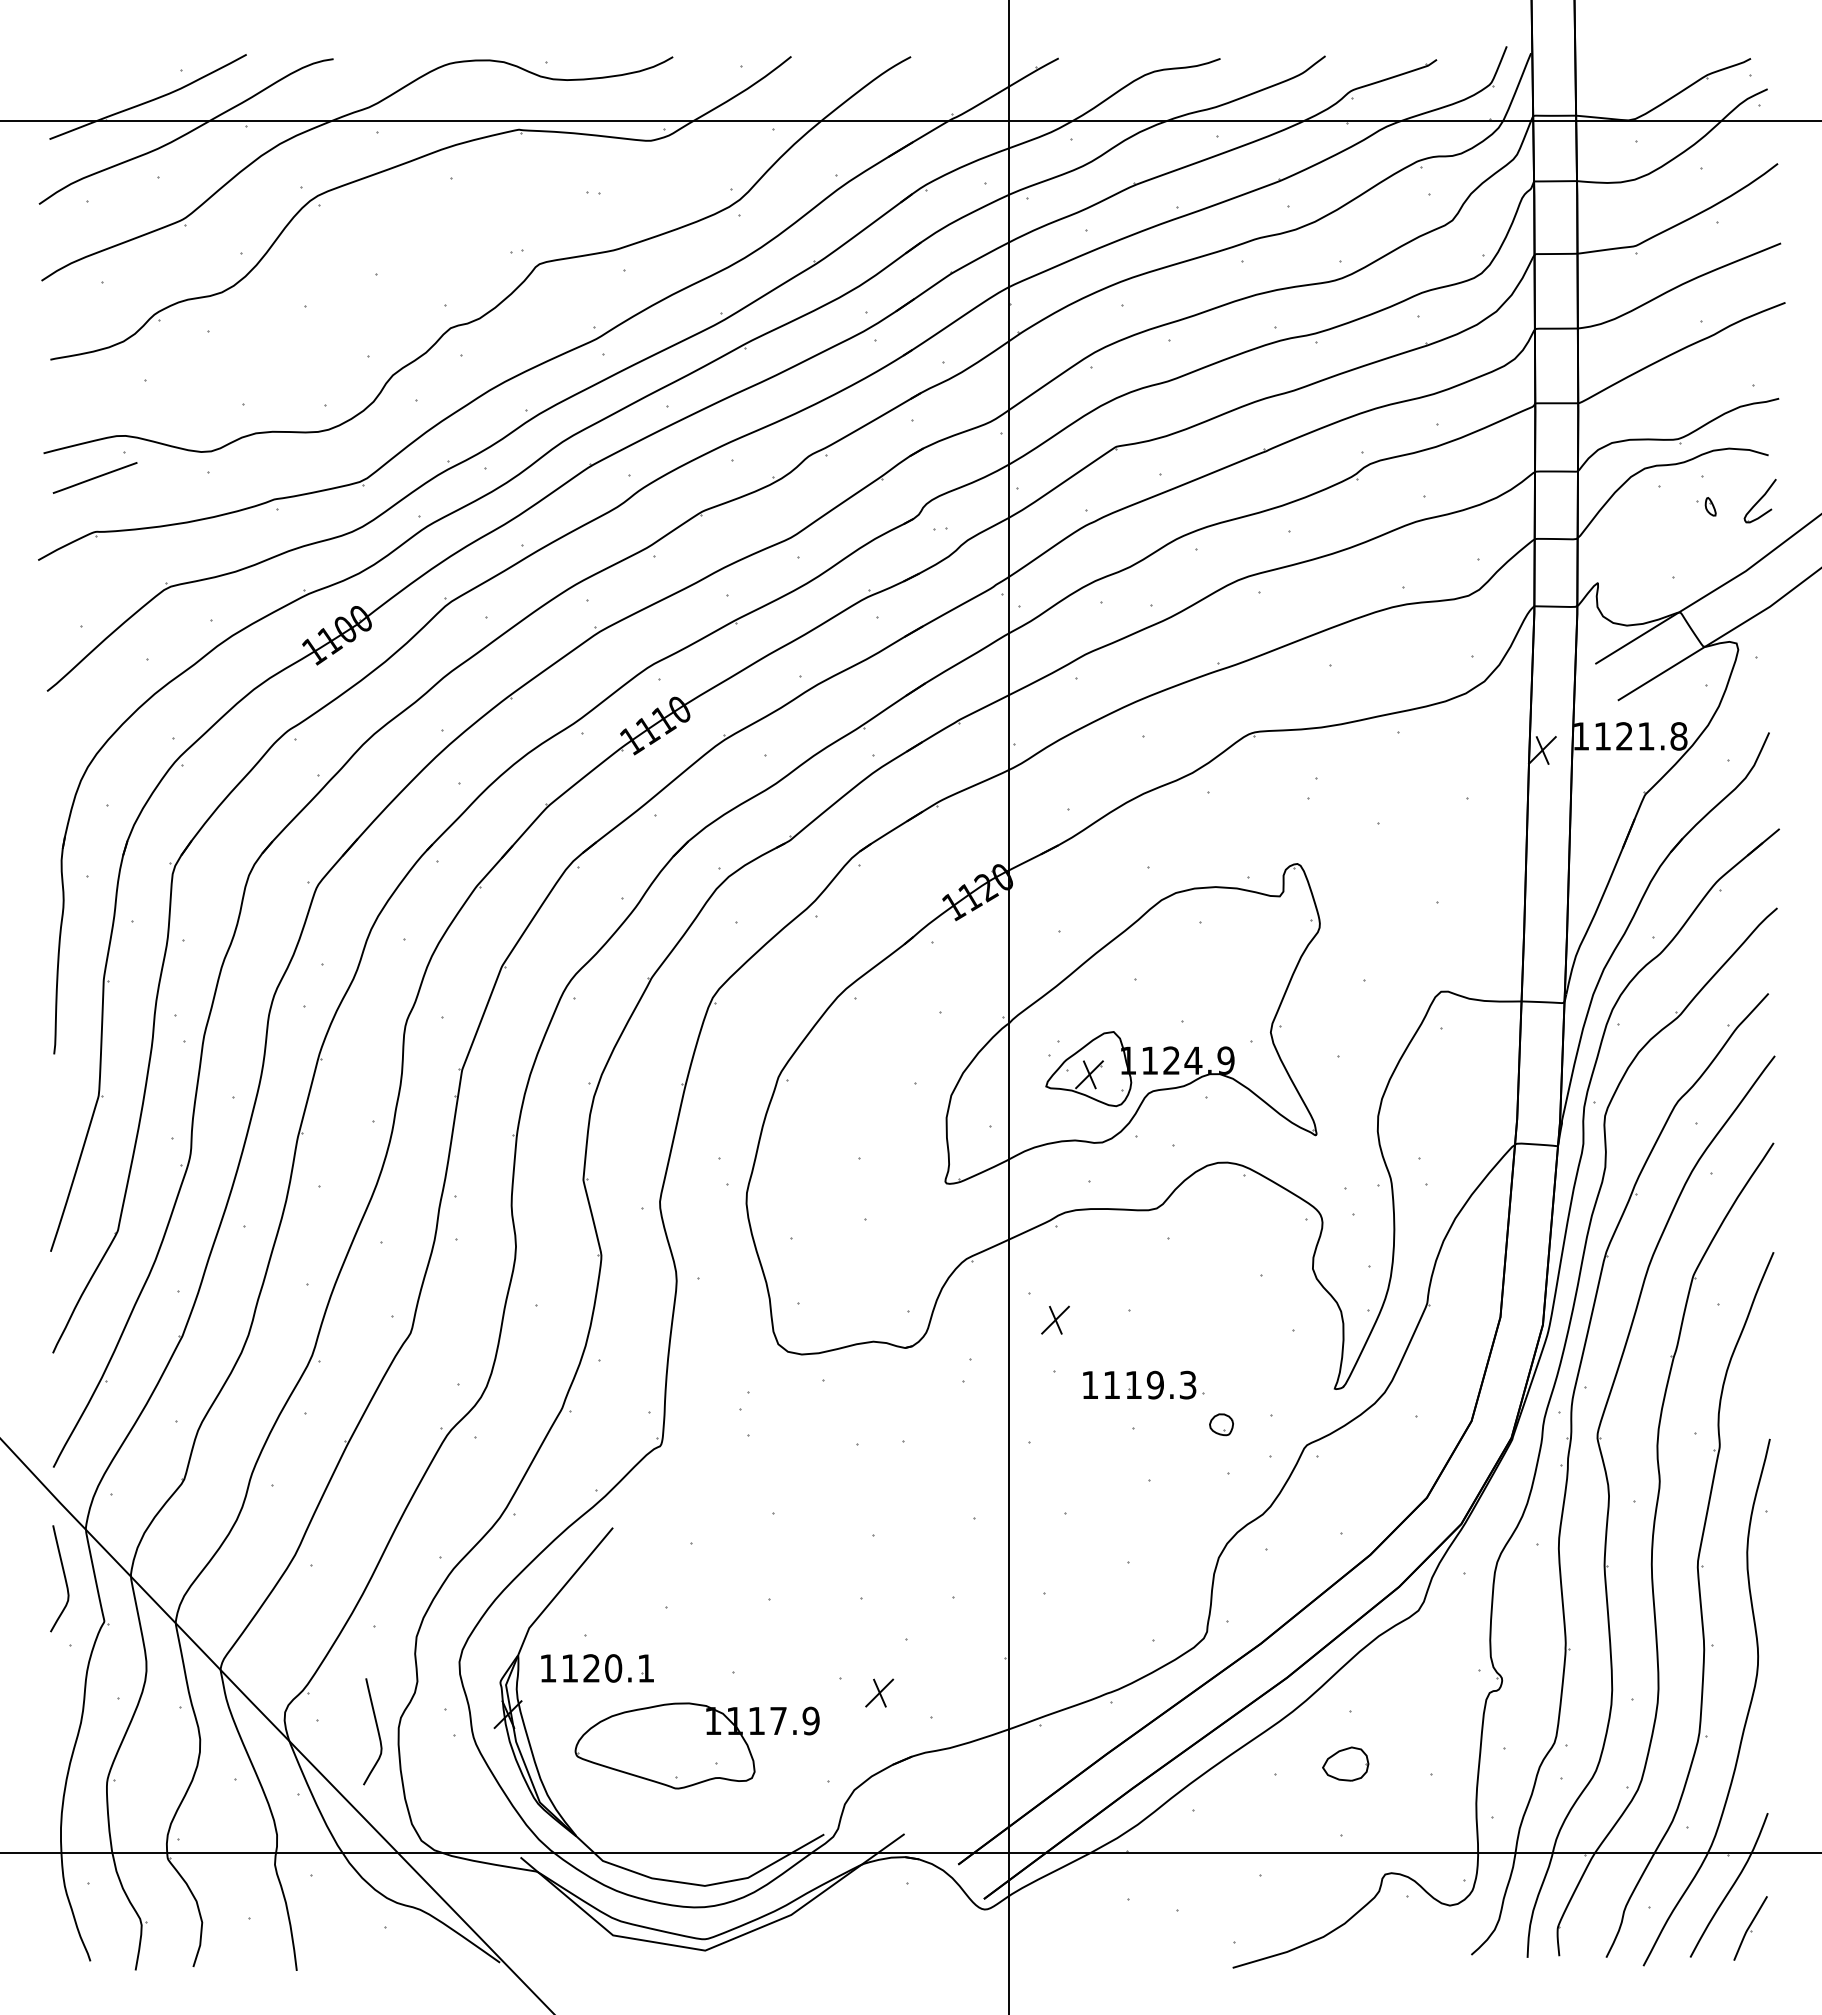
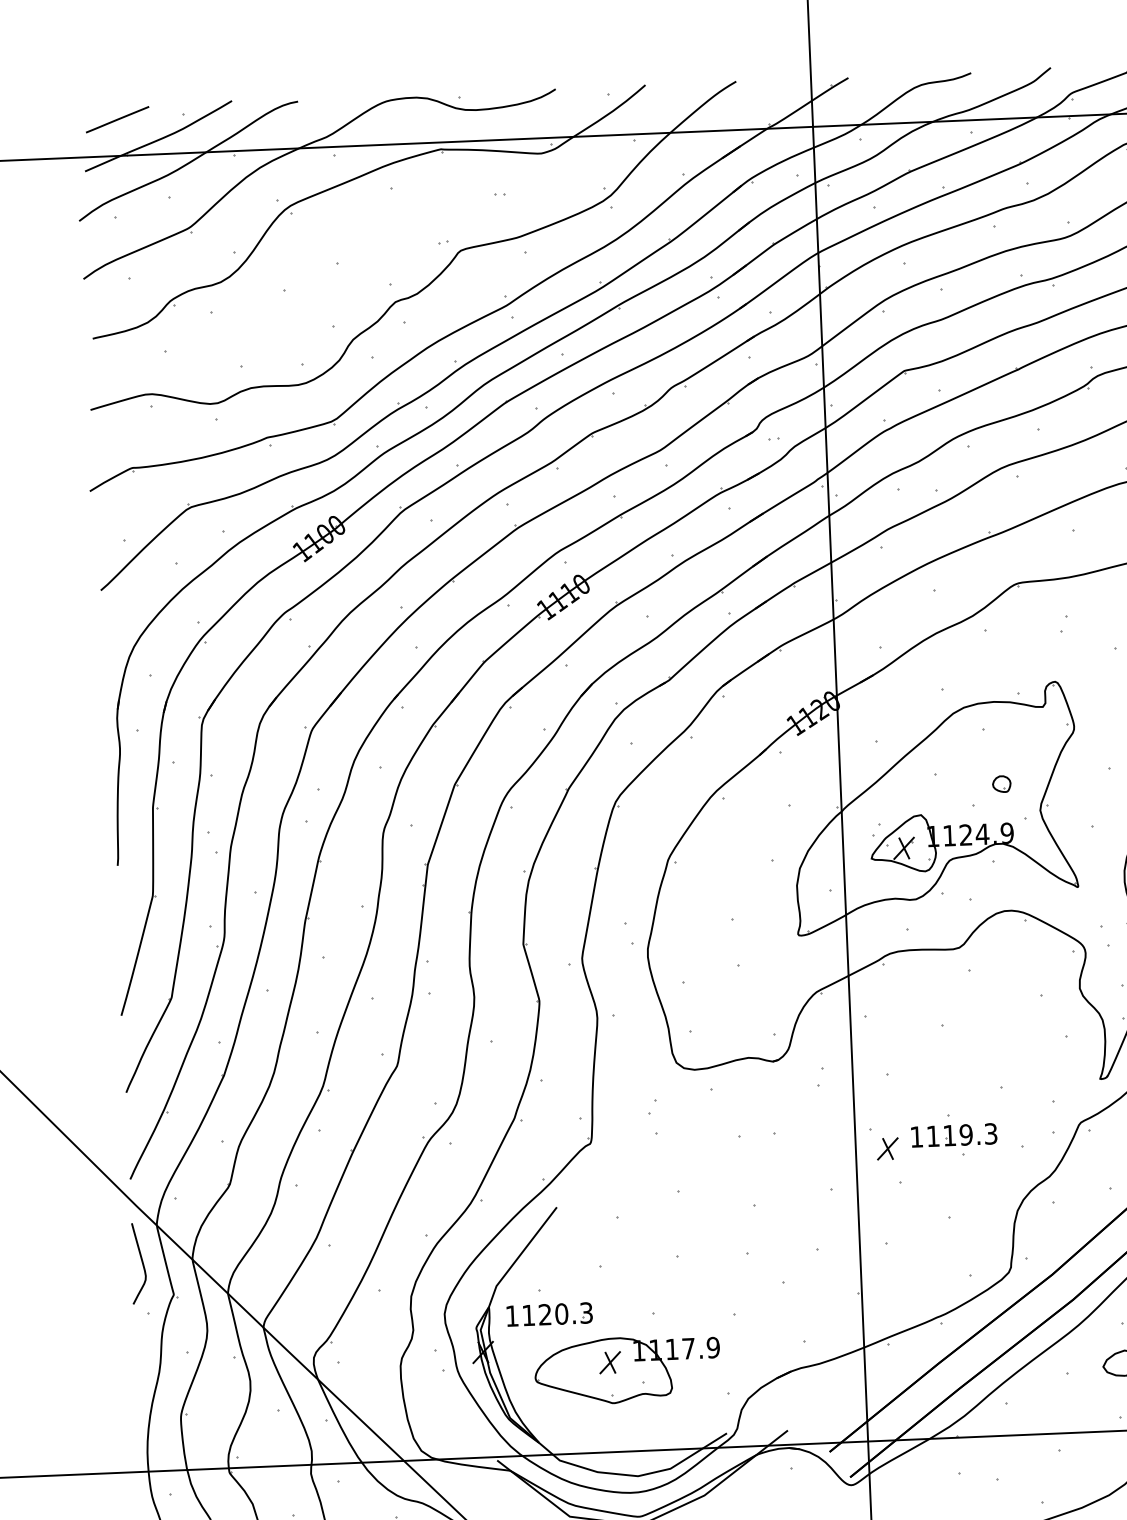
line: (94, 477) -> (117, 119), moved
part: (1055, 1319) -> (887, 1148), moved
part: (1139, 1384) -> (954, 1134), moved
part: (1221, 1424) -> (1001, 784), moved
text: (646, 1668) -> (586, 1313), 1120.1 -> 1120.3
part: (879, 1692) -> (610, 1362), moved
curve: (376, 1728) -> (383, 1367), removed

